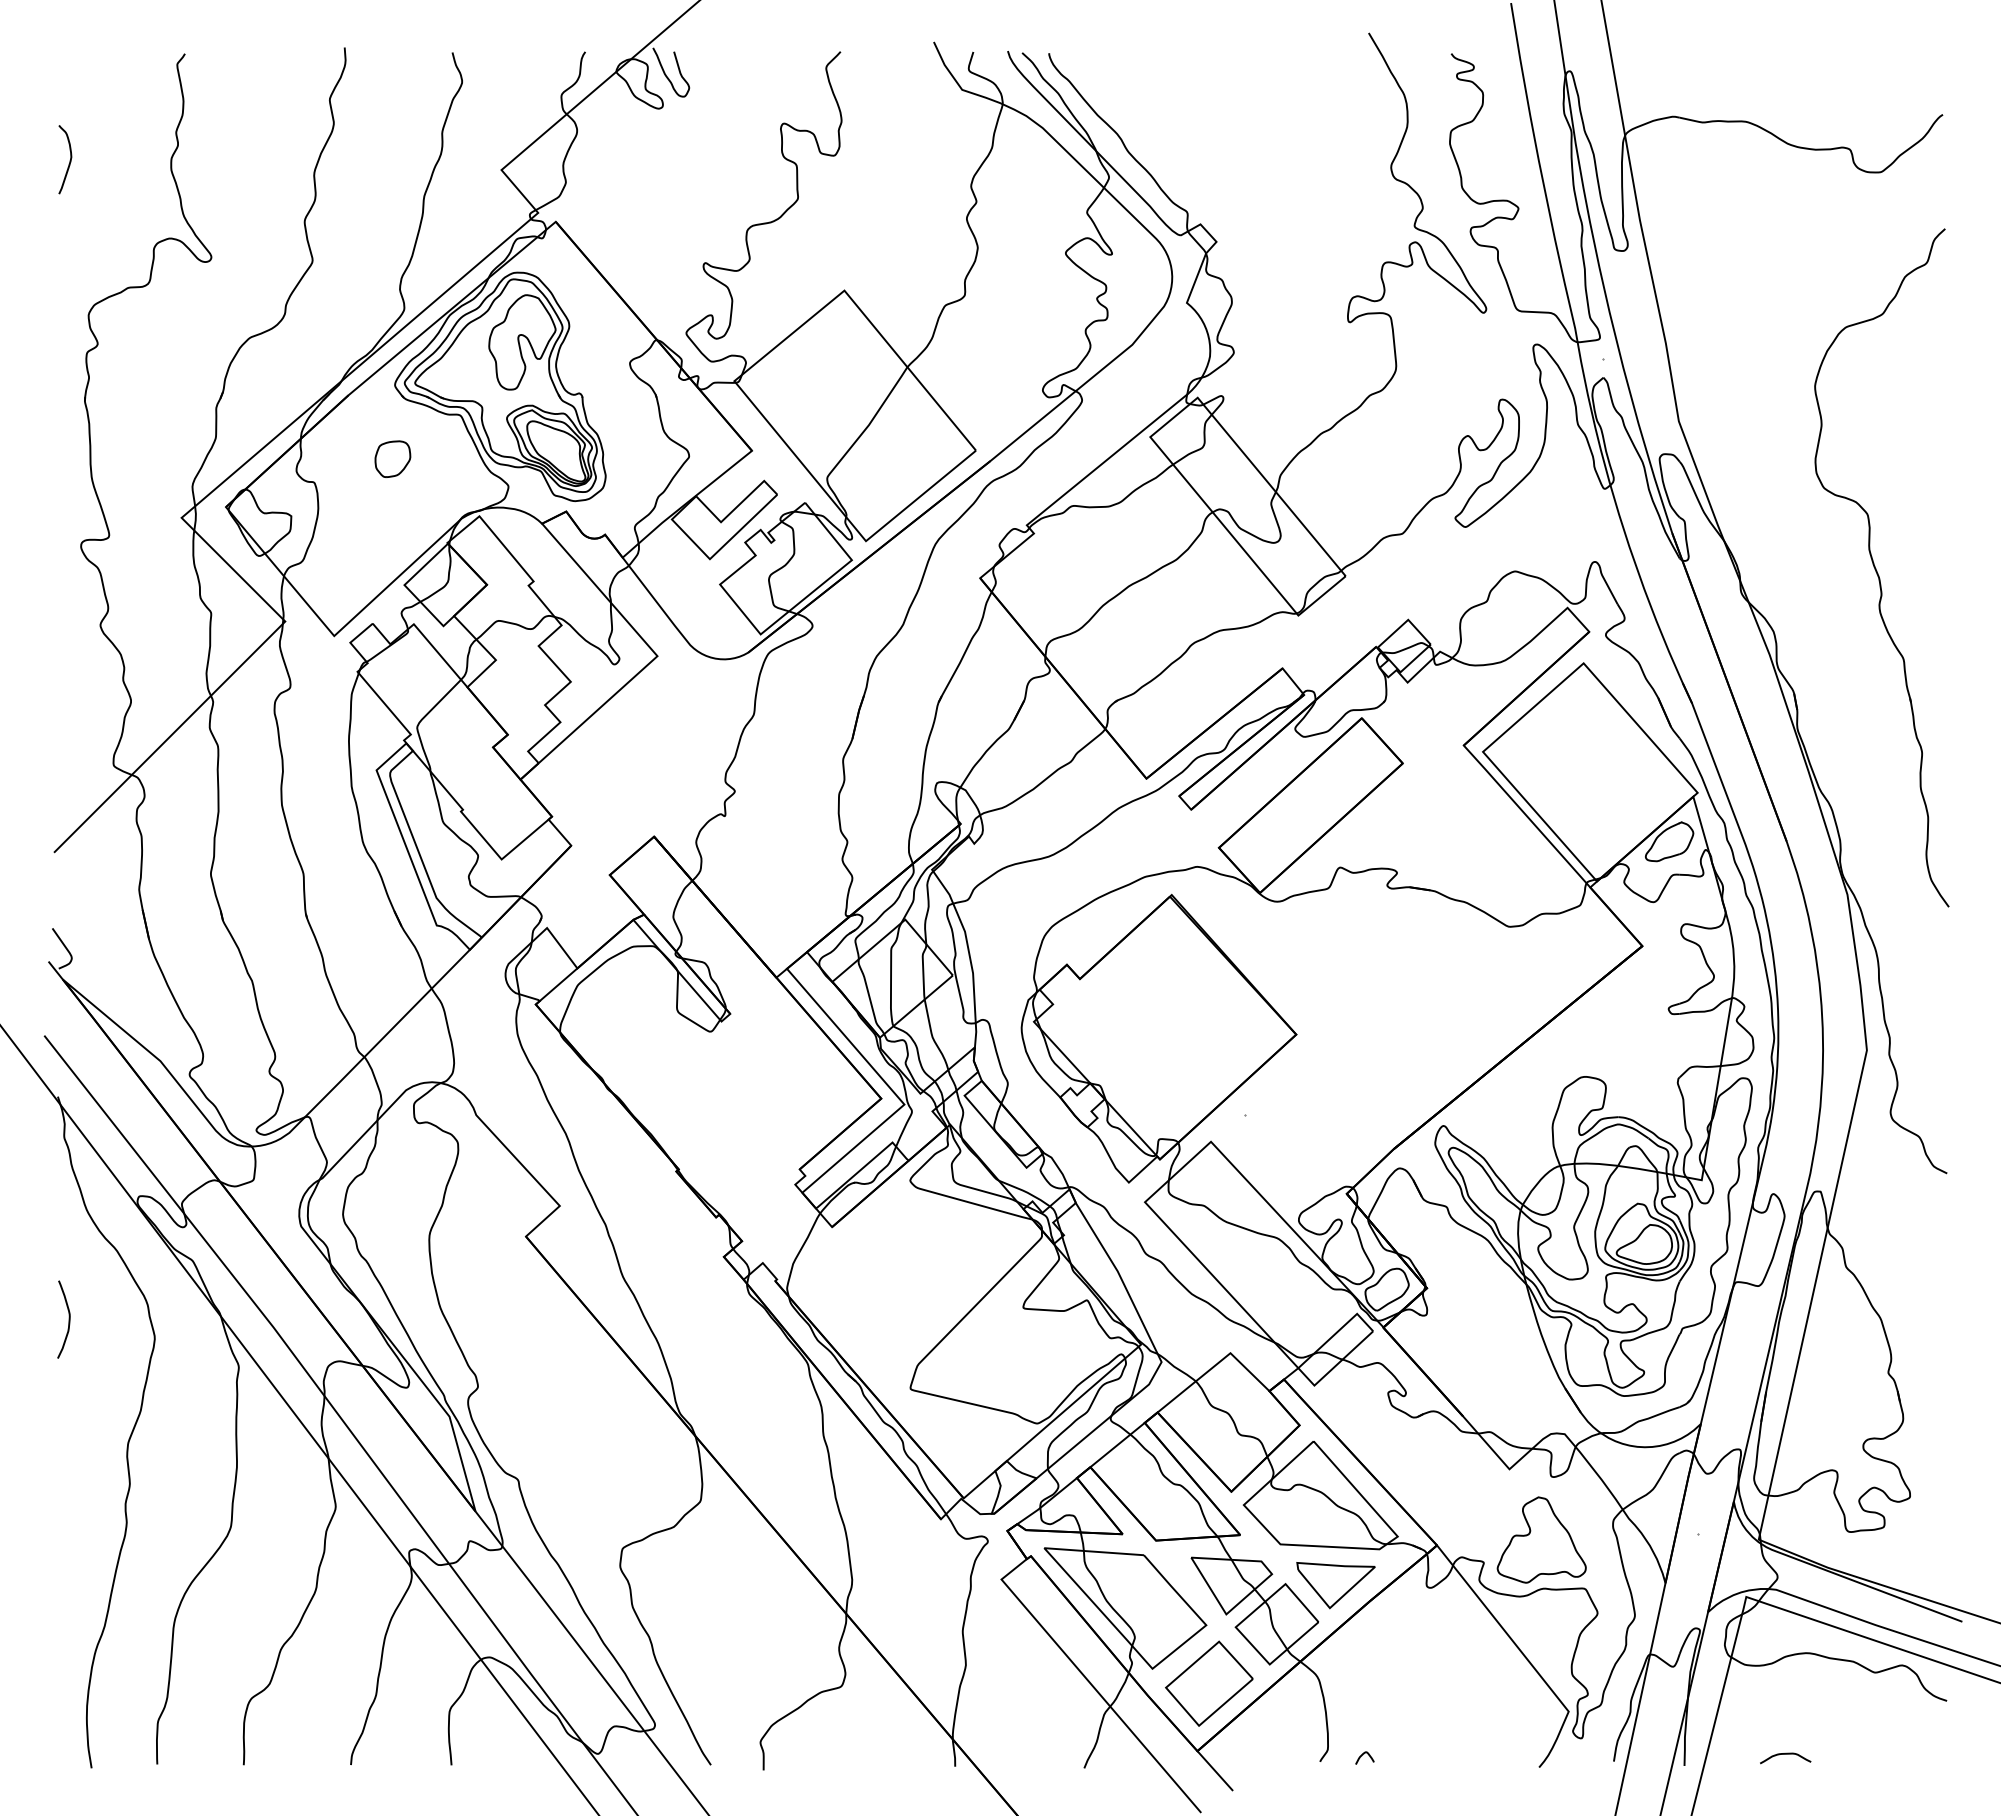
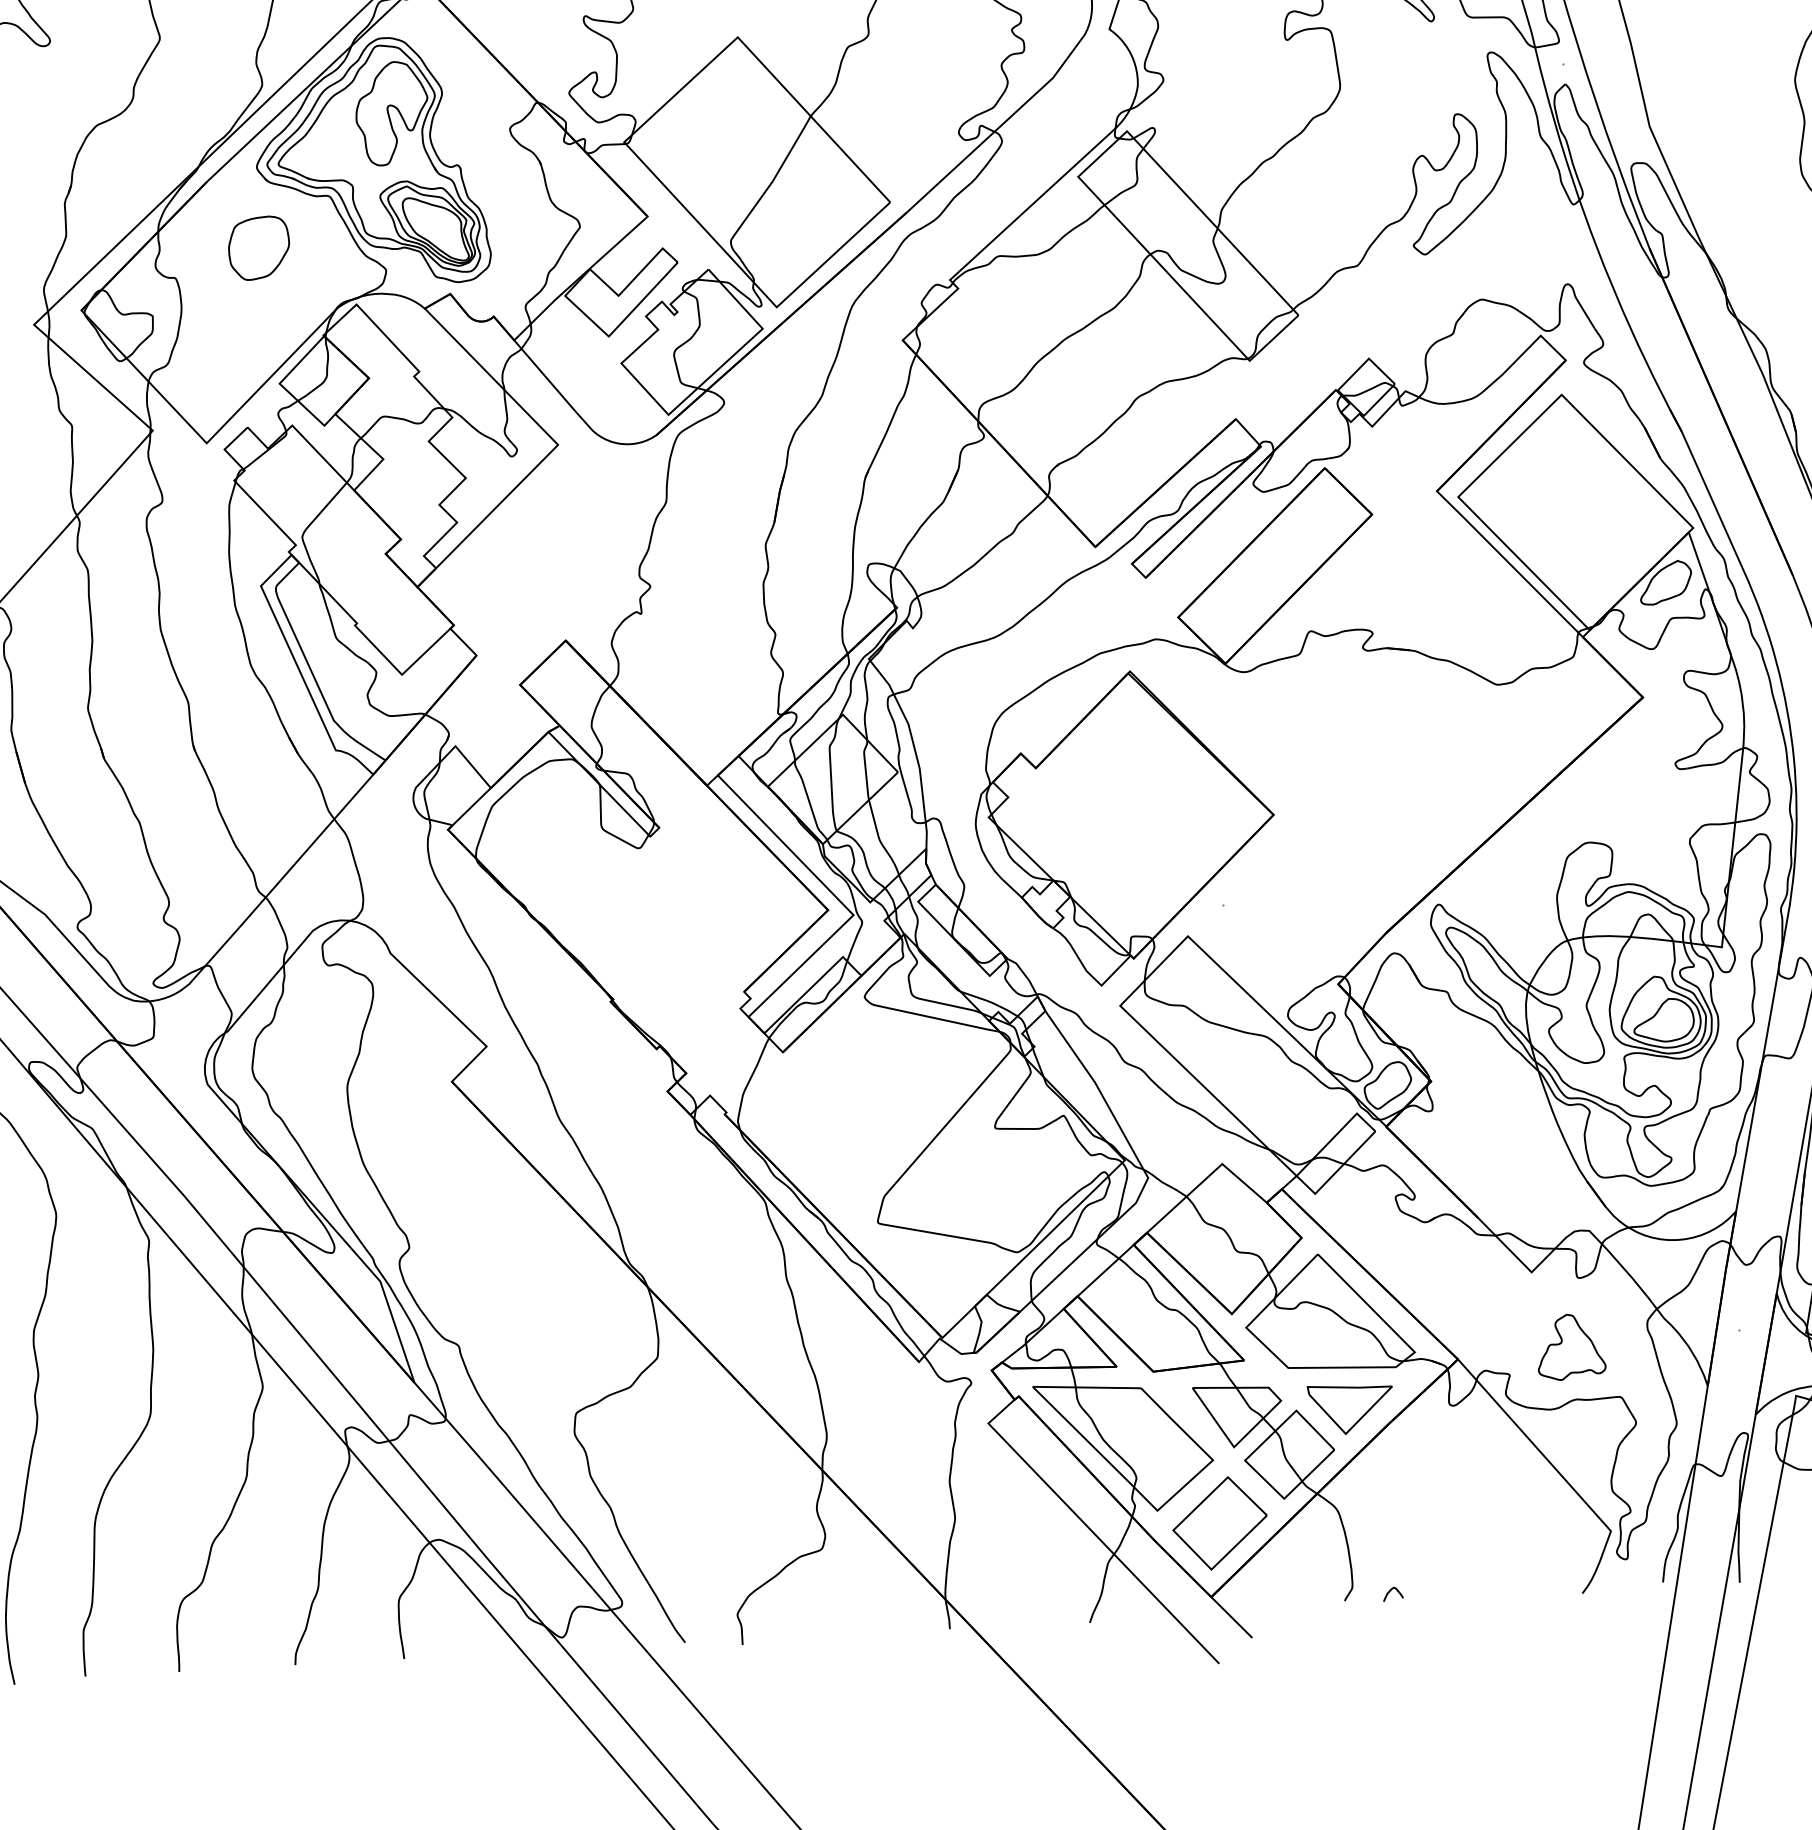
part: (392, 458) -> (258, 247), size x1.6
part: (1541, 1539) -> (1570, 1346), size x0.7

